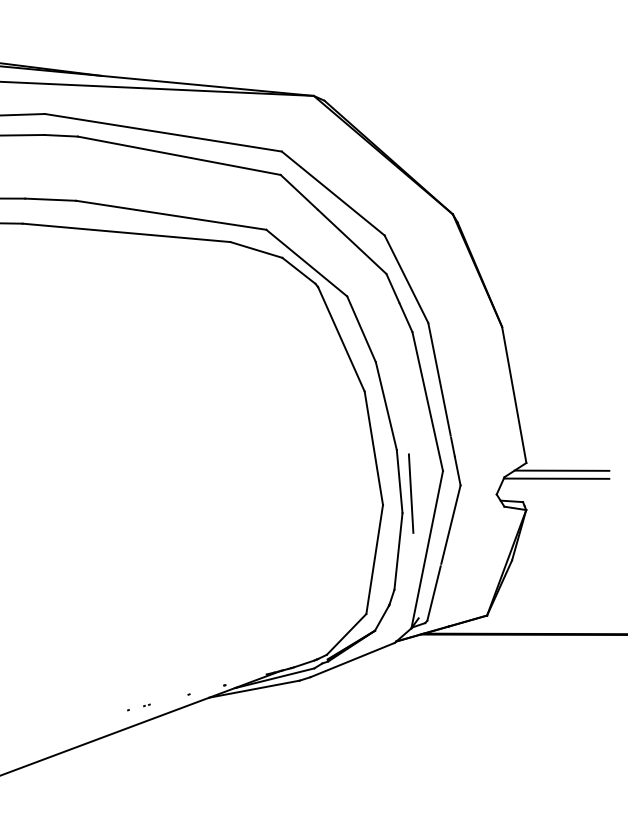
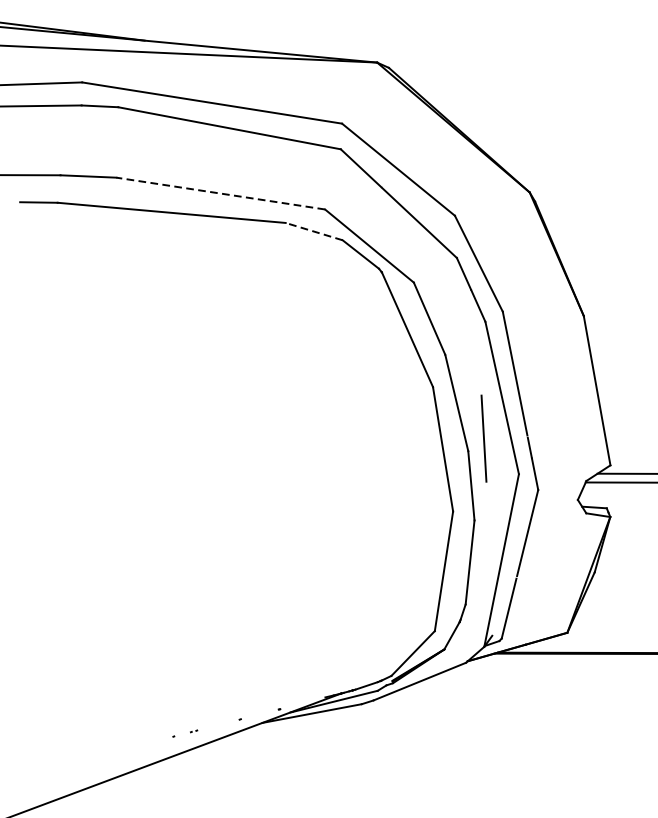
line: (170, 215) -> (219, 193), solid -> dashed
line: (255, 249) -> (313, 231), solid -> dashed
line: (411, 493) -> (484, 438), moved

